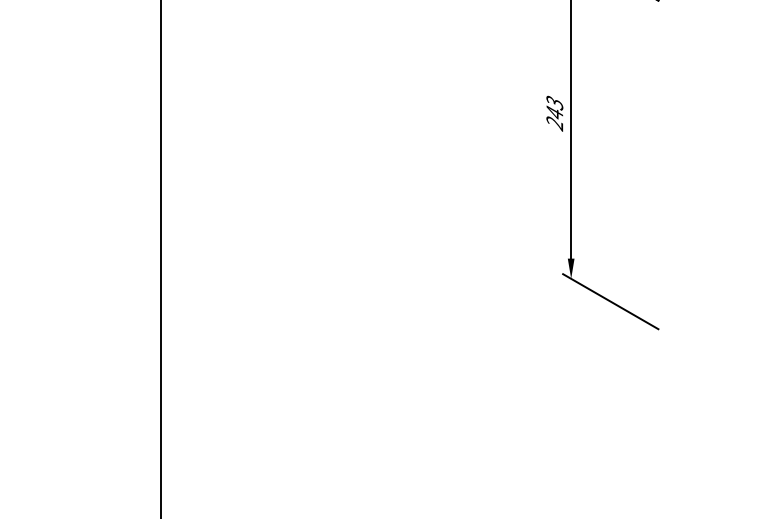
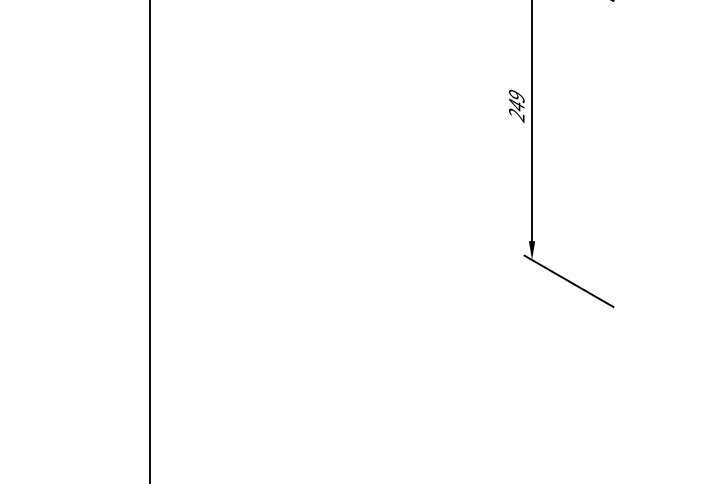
text: (554, 103) -> (516, 96), 243 -> 249

